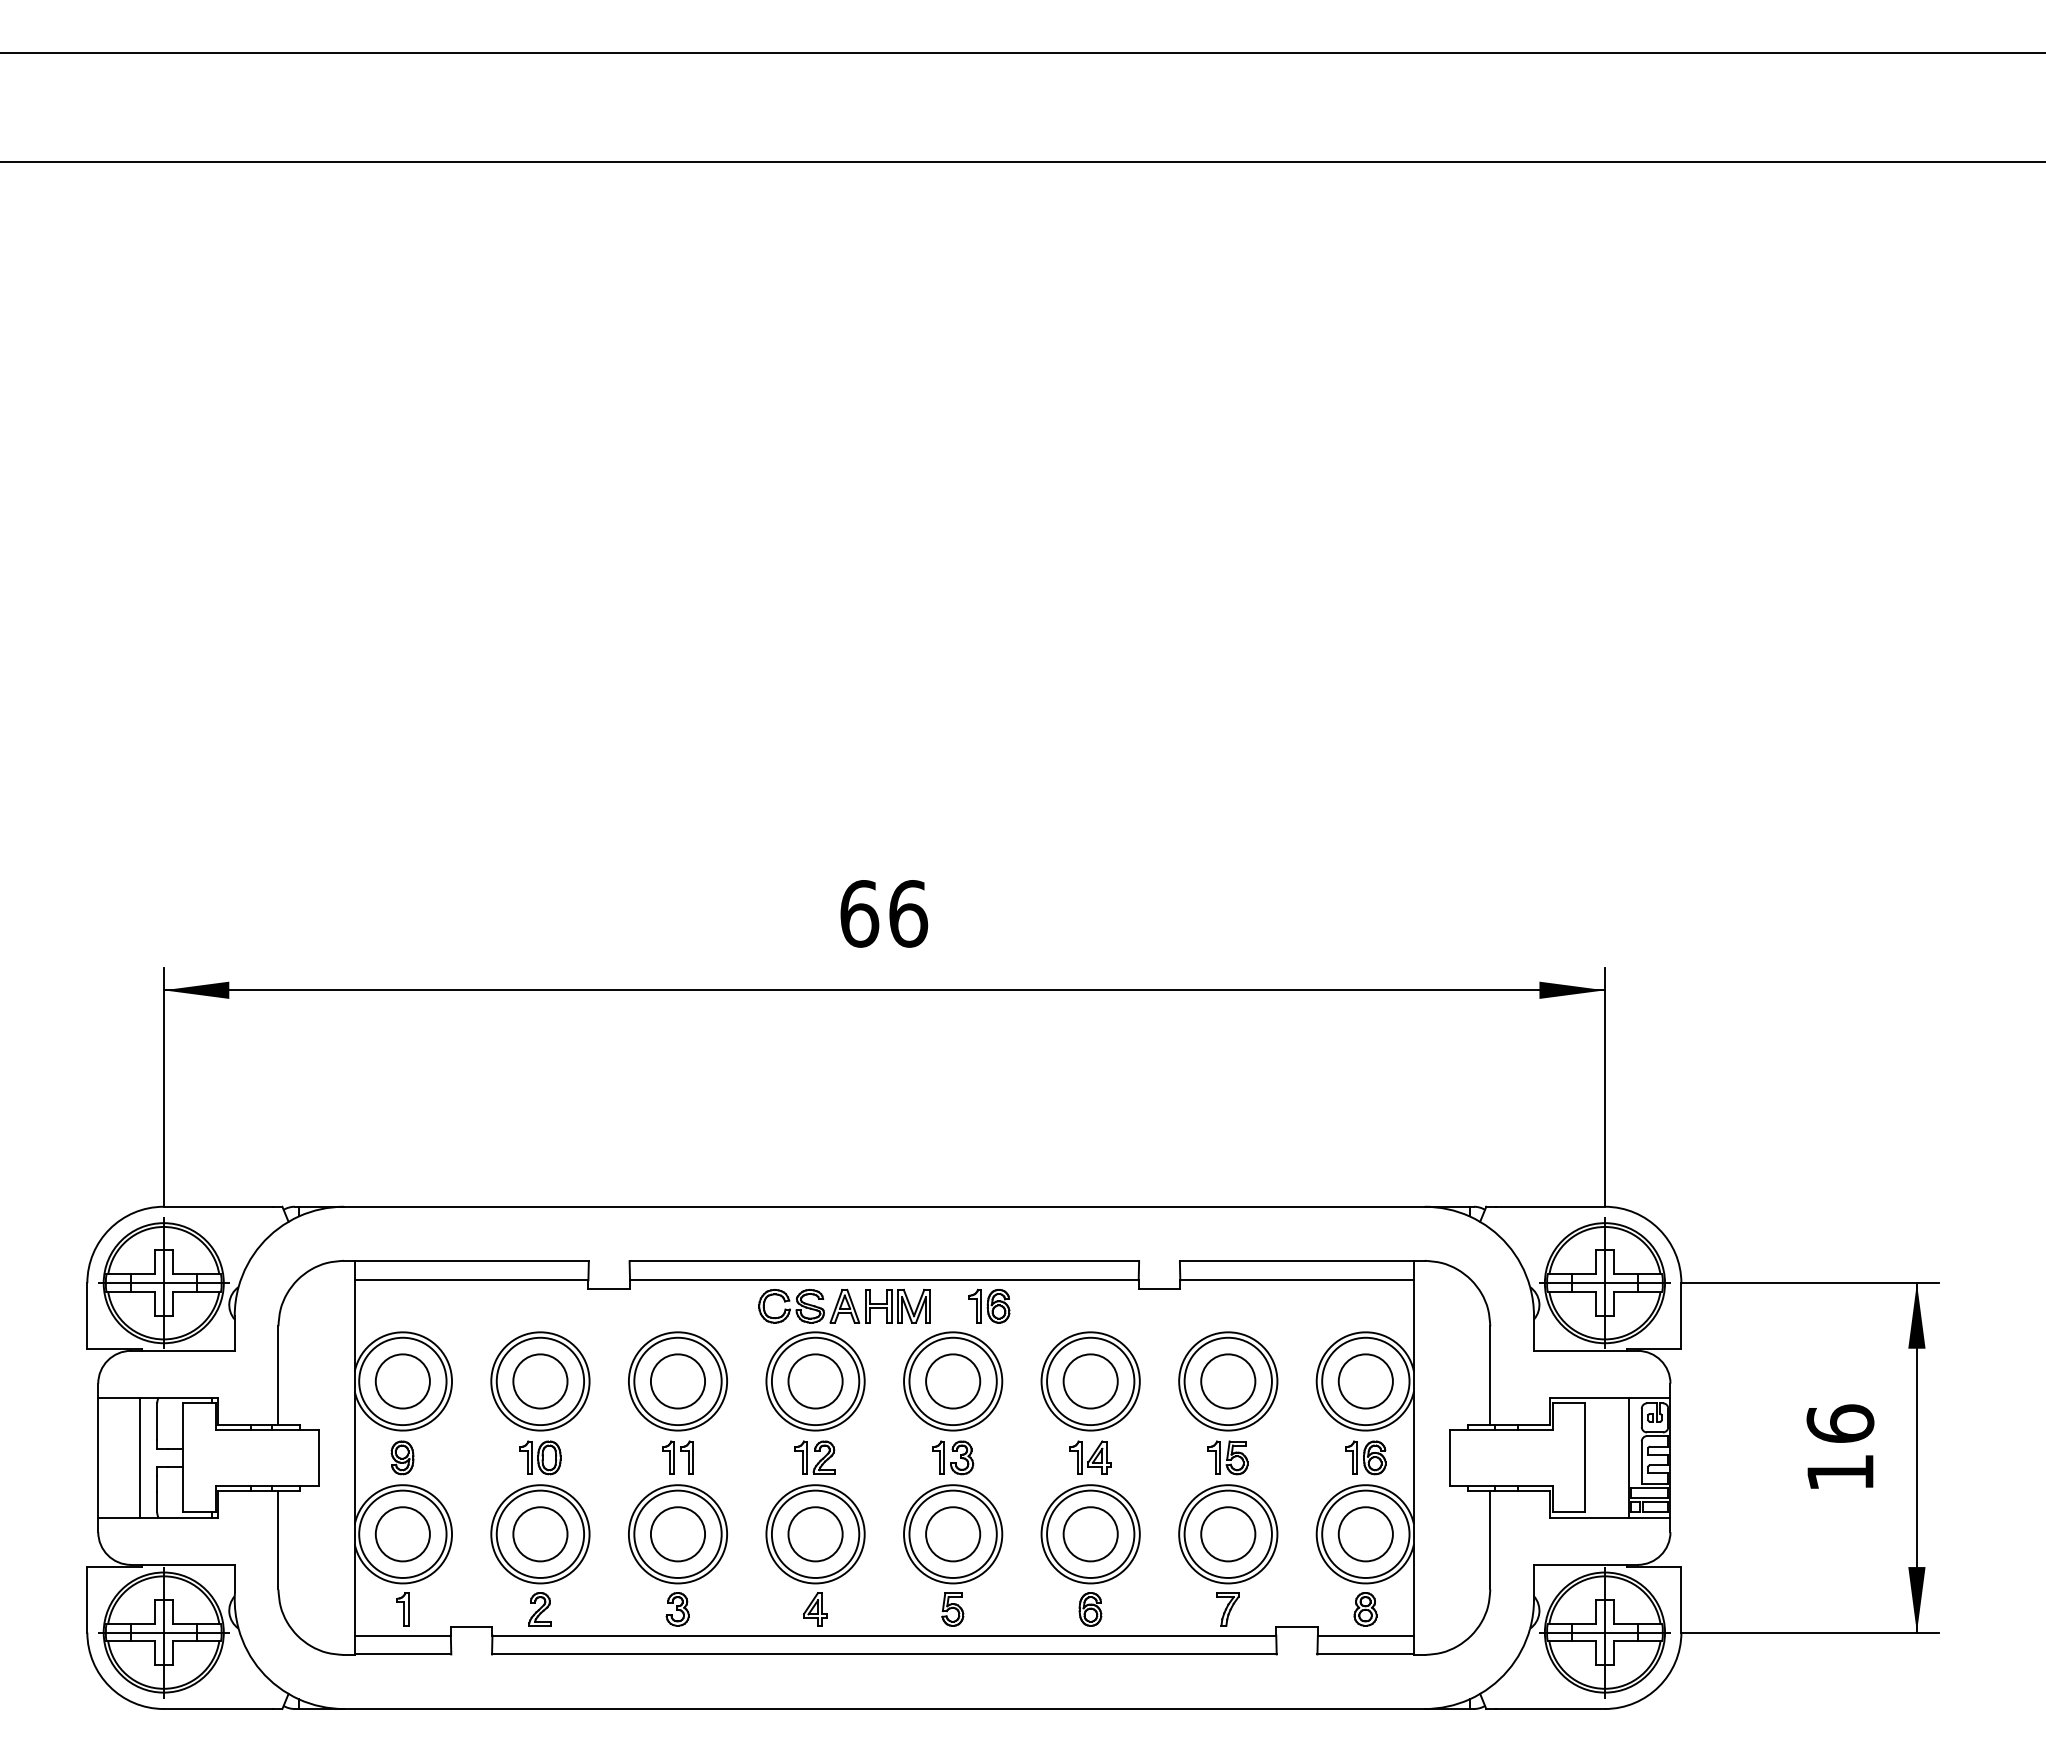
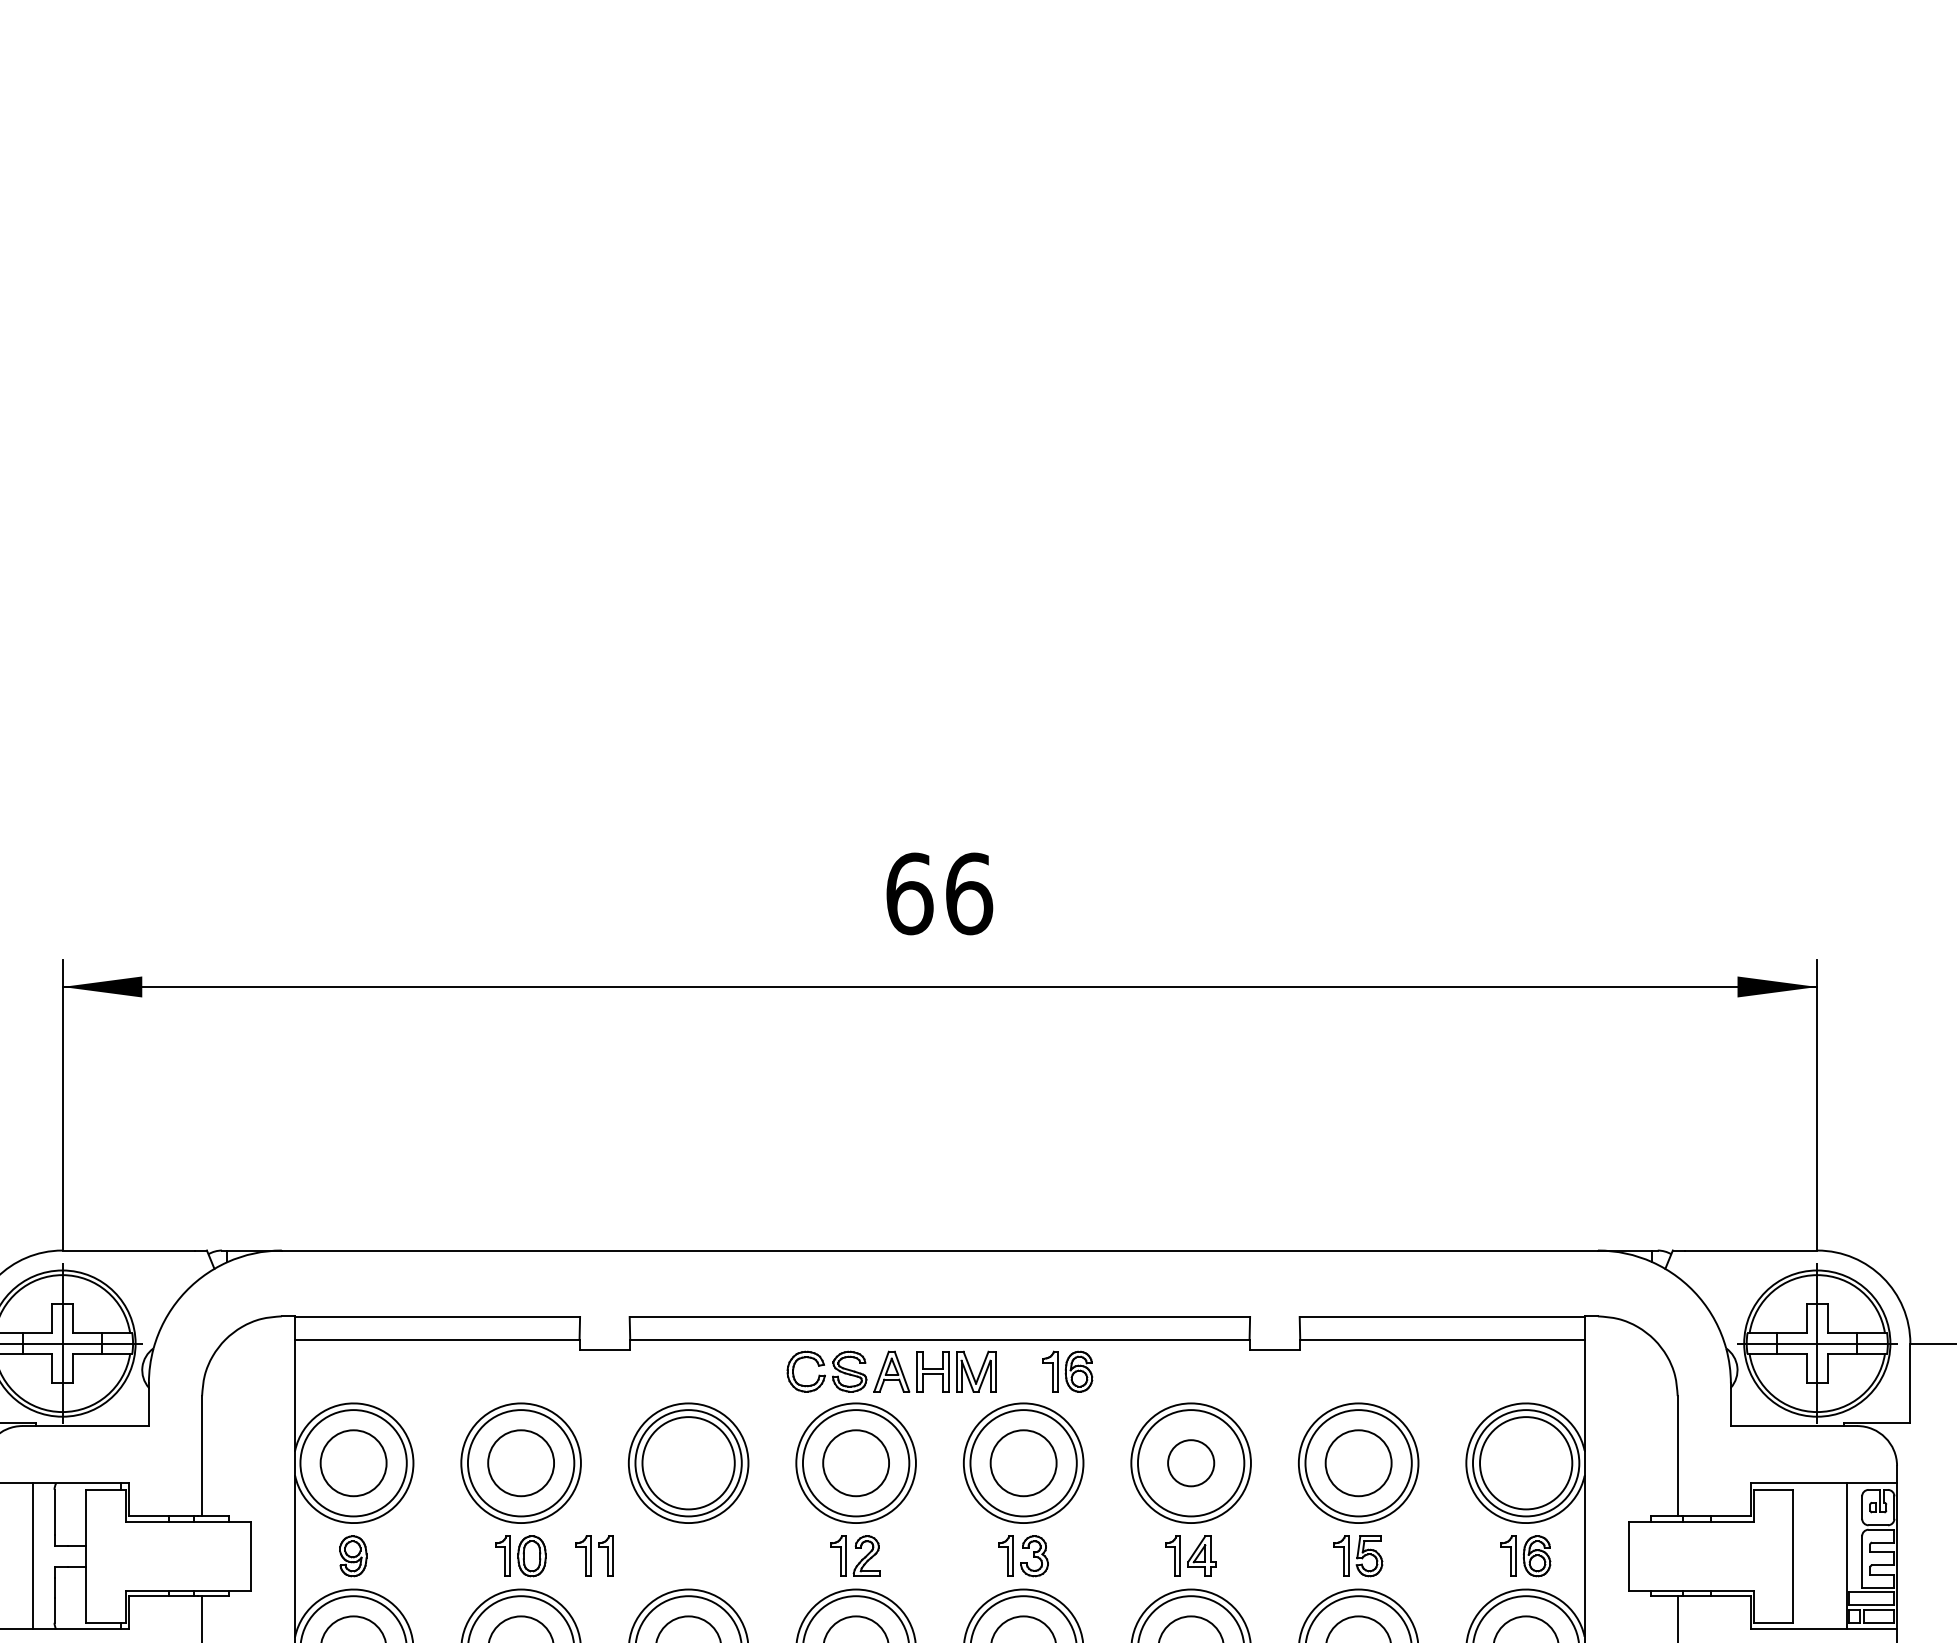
circle: (677, 1381) -> (688, 1463), size x1.4
circle: (1090, 1381) -> (1190, 1463), size x0.7
circle: (1365, 1381) -> (1525, 1463), size x1.4
part: (677, 1457) -> (594, 1555), moved

